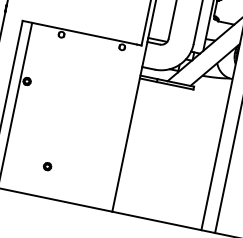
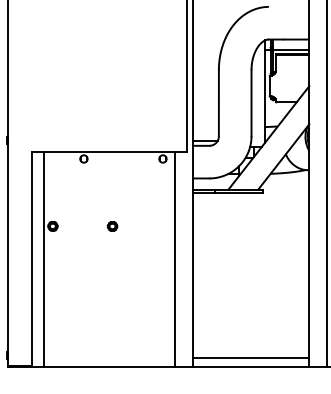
line: (115, 126) -> (175, 259), added
part: (47, 166) -> (112, 226), moved
line: (158, 214) -> (251, 358), added

